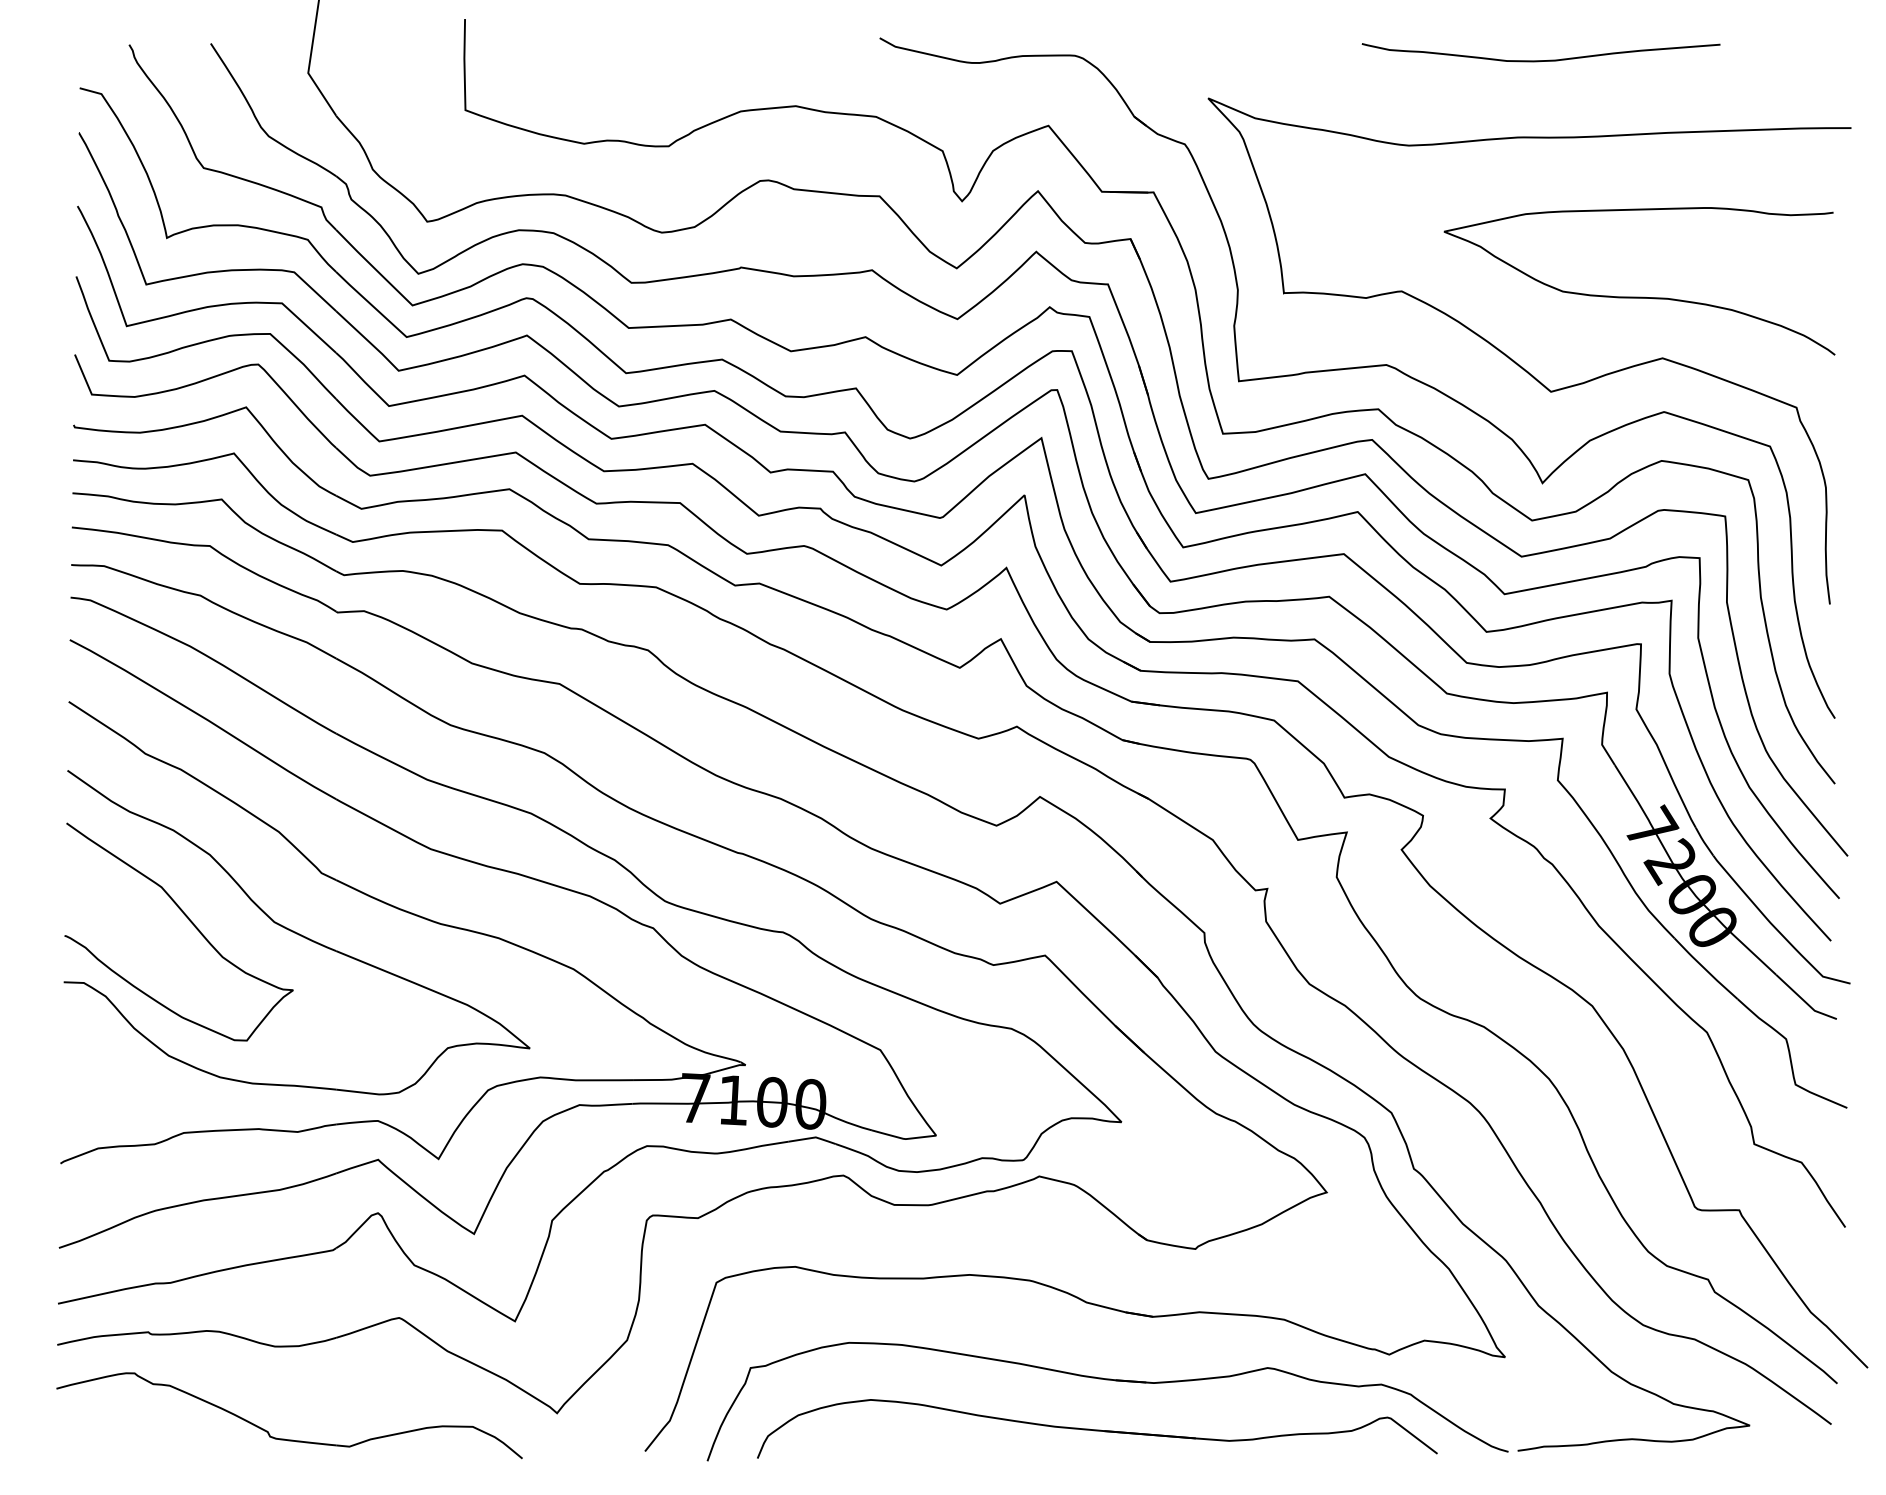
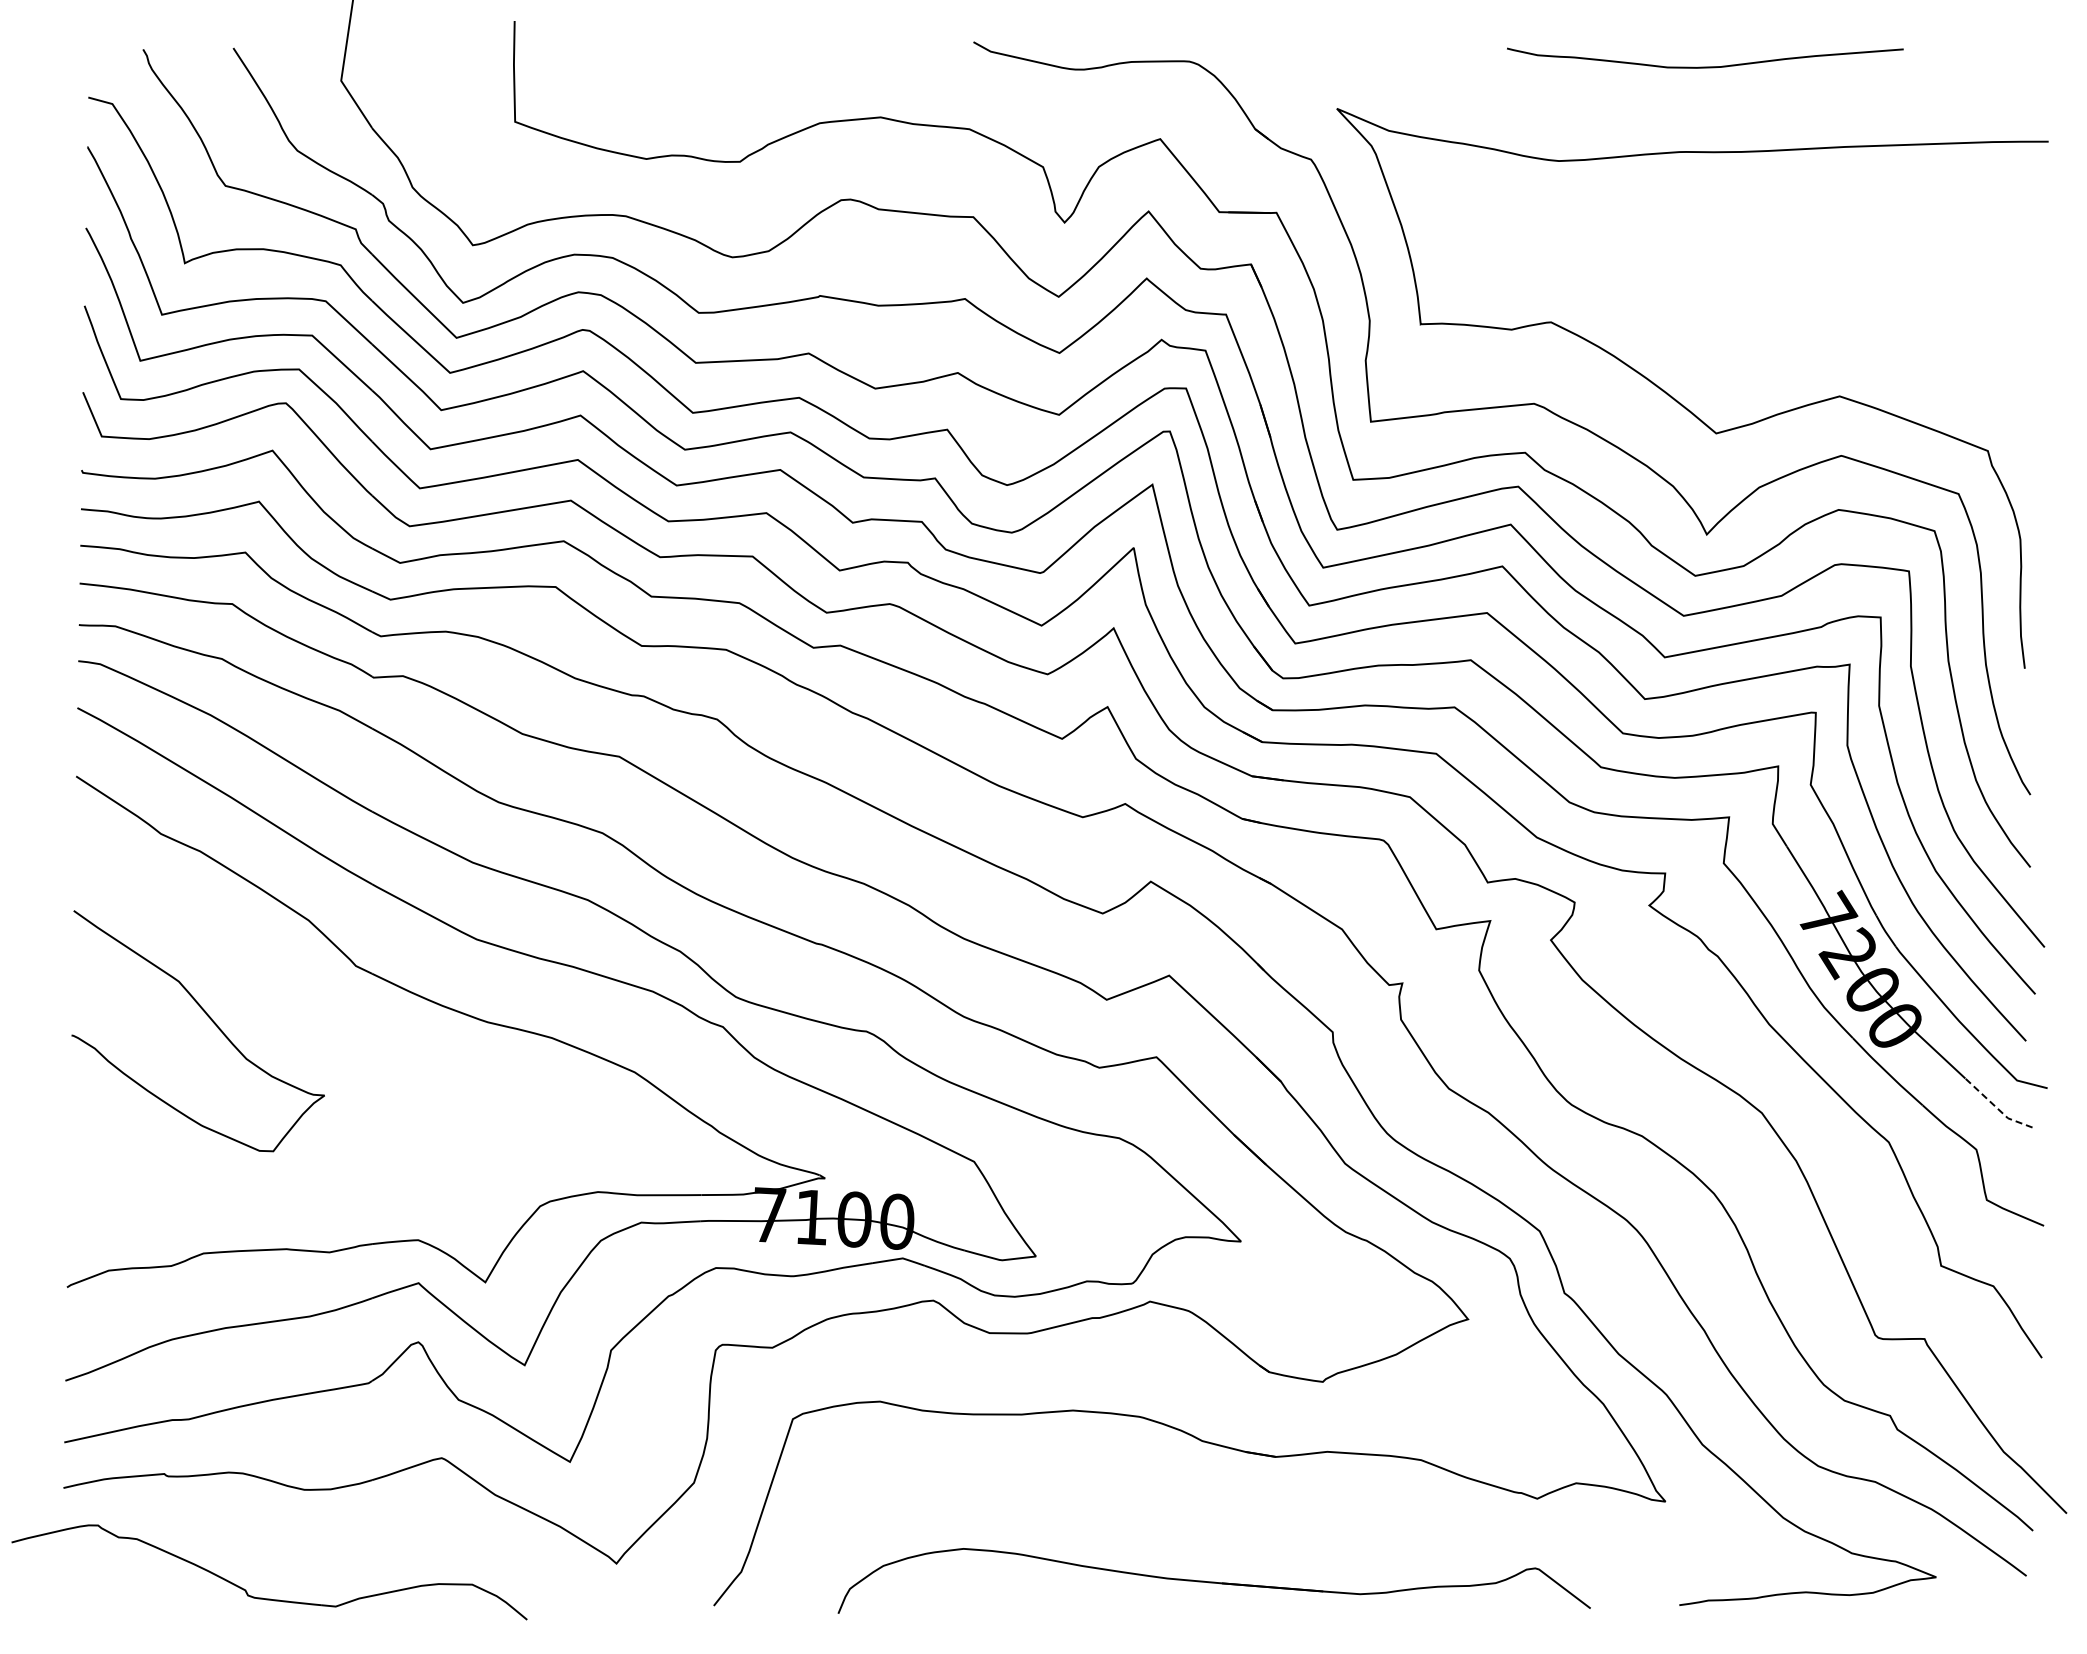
curve: (1638, 296) -> (1813, 328), removed
part: (296, 932) -> (328, 1031), removed
line: (1804, 1001) -> (1996, 1107), solid -> dashed
part: (1107, 1380) -> (1225, 1527), removed
part: (283, 1438) -> (262, 1597), moved

